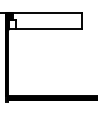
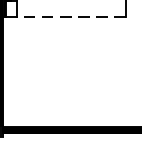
line: (48, 29) -> (70, 17), solid -> dashed

